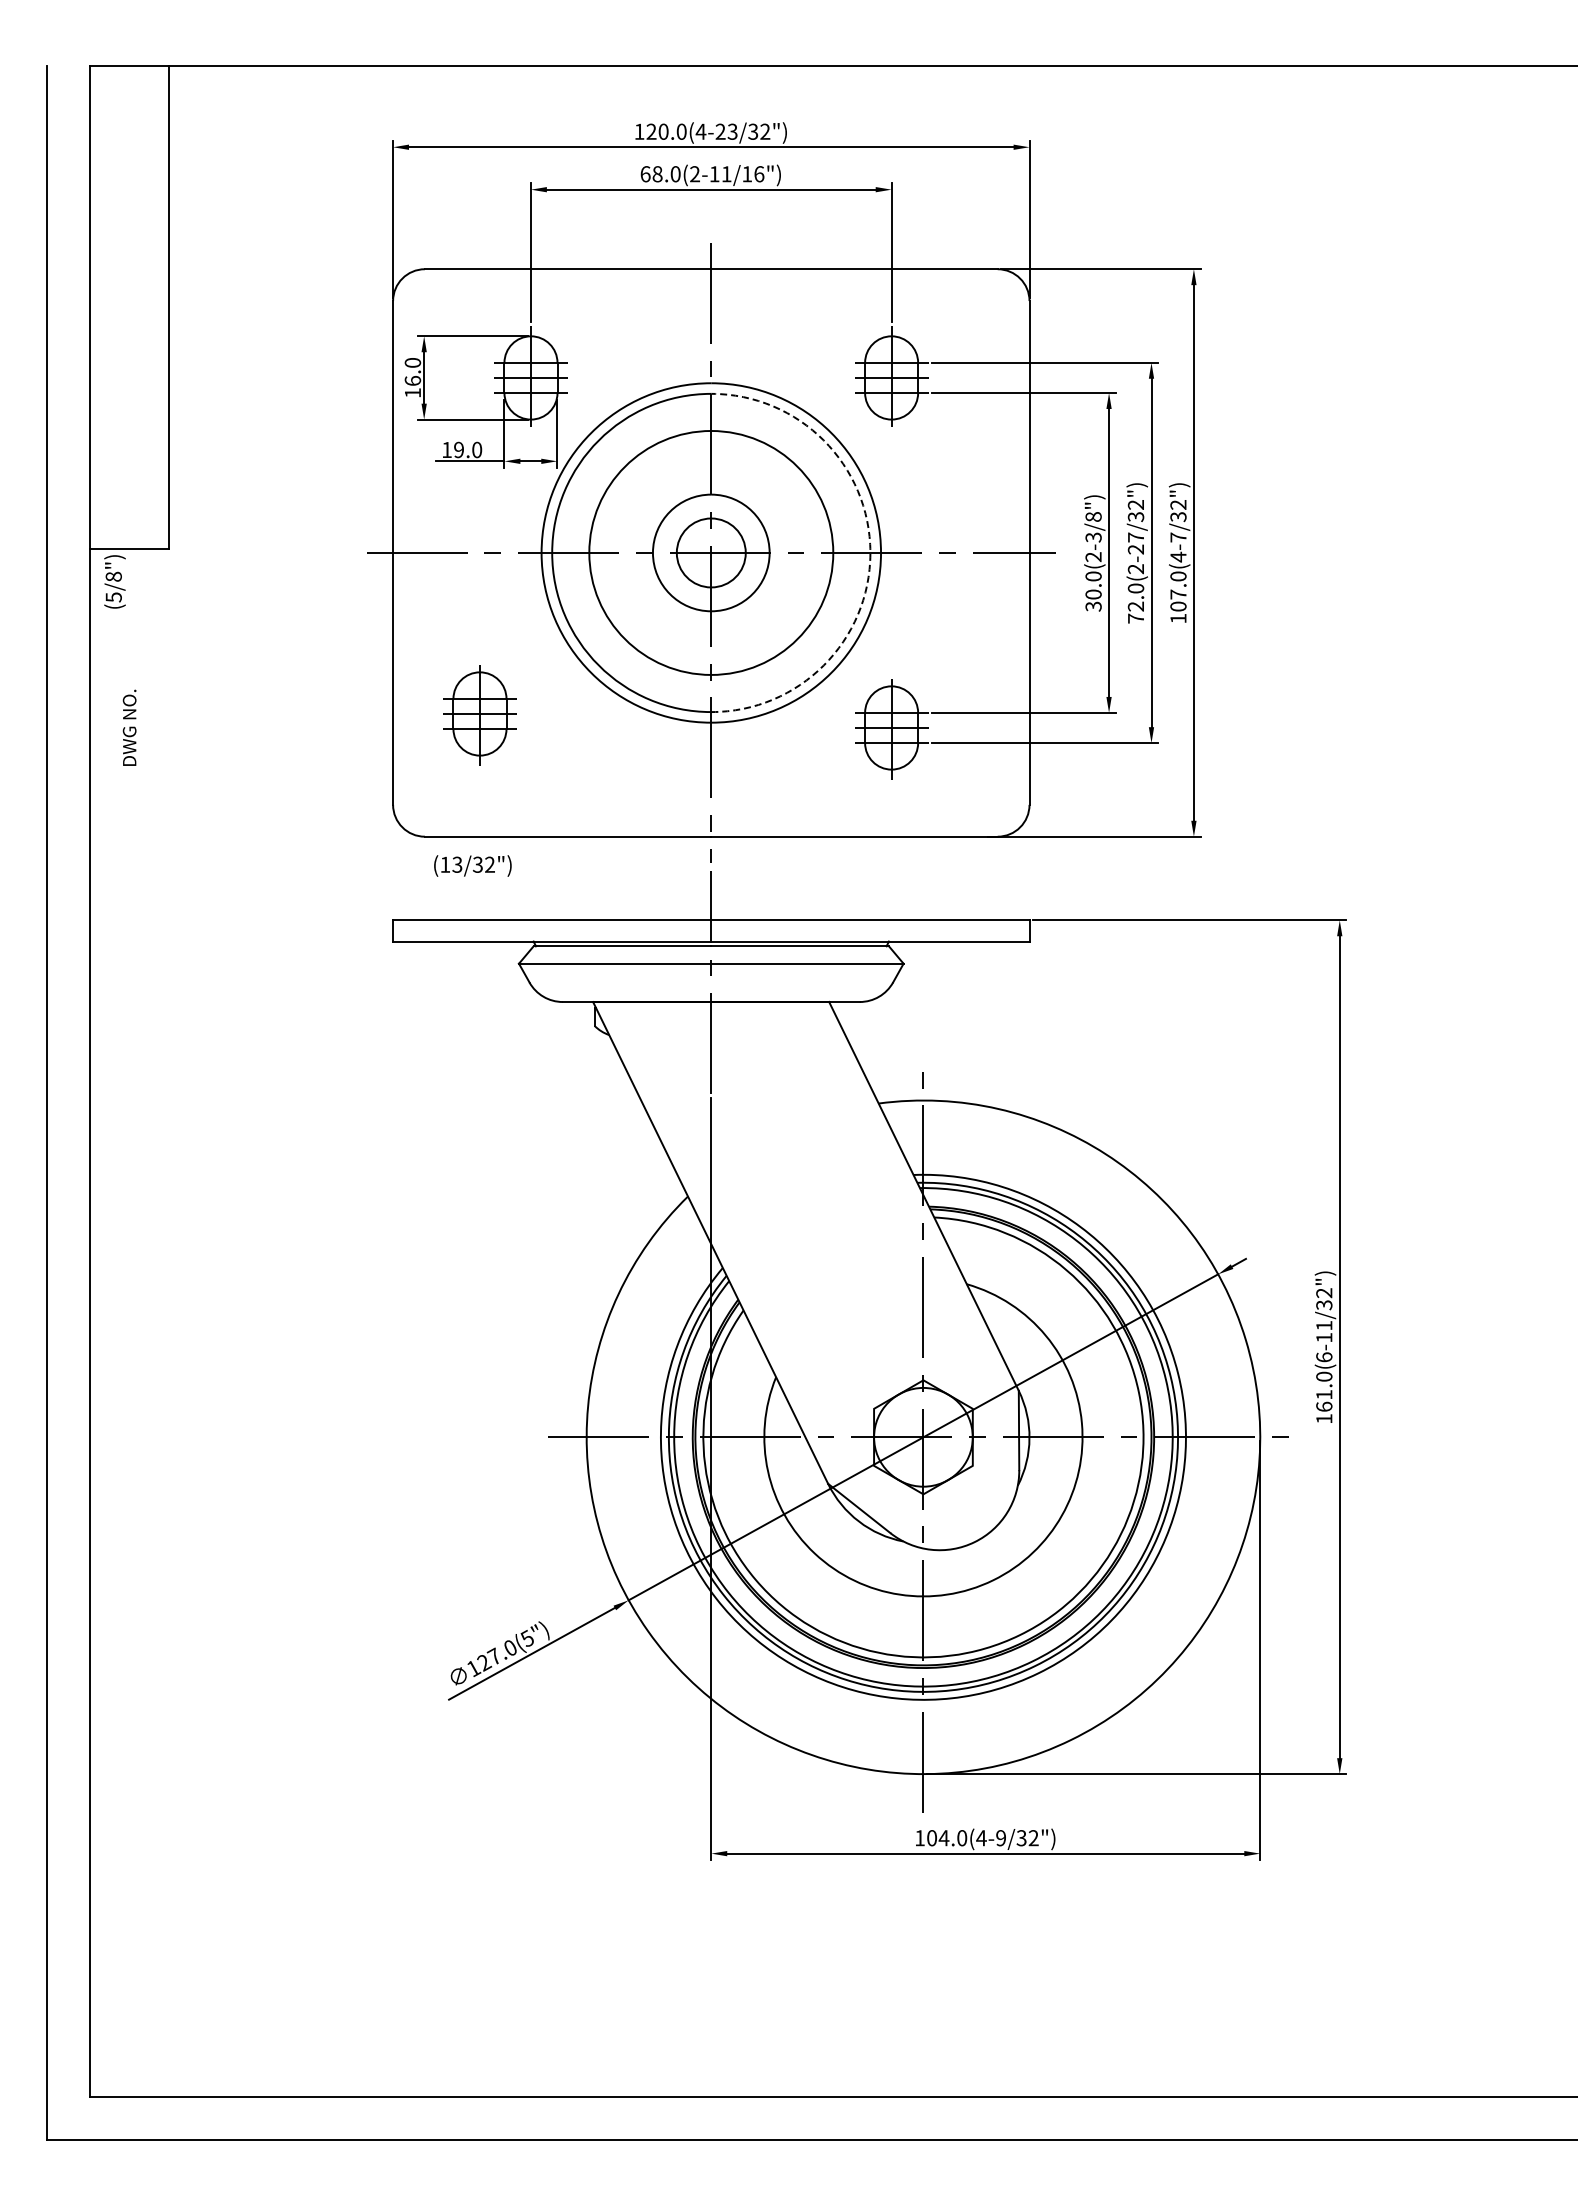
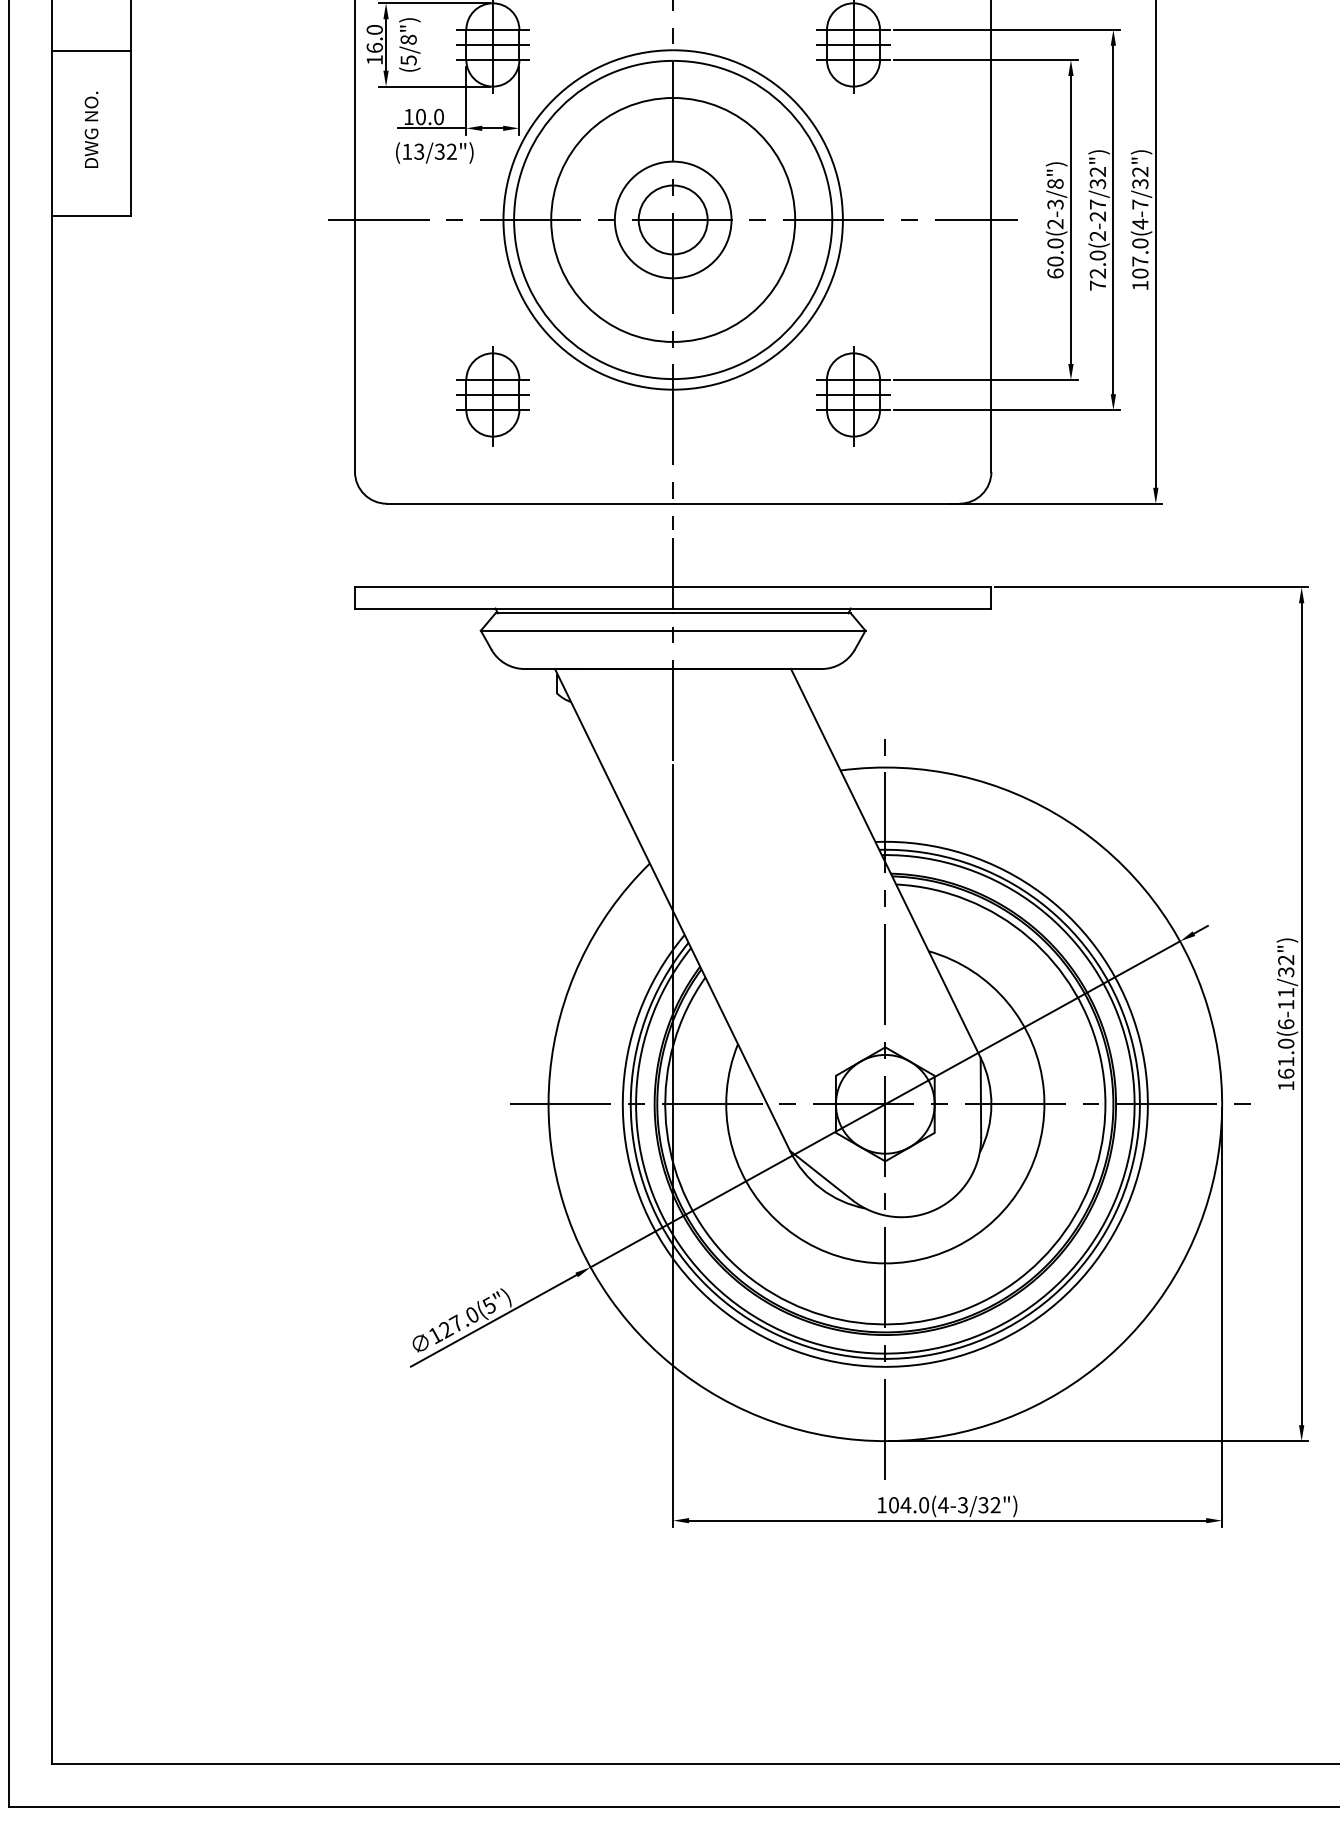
line: (129, 384) -> (91, 51), added
text: (458, 450) -> (420, 117), 19.0 -> 10.0
arc: (870, 552) -> (832, 219), dashed -> solid
text: (114, 581) -> (409, 44), moved
text: (1093, 606) -> (1055, 273), 30.0(2-3/8") -> 60.0(2-3/8")
part: (479, 715) -> (492, 396), moved
text: (129, 727) -> (91, 129), moved
text: (472, 865) -> (434, 152), moved
text: (1000, 1838) -> (962, 1505), 104.0(4-9/32") -> 104.0(4-3/32")

